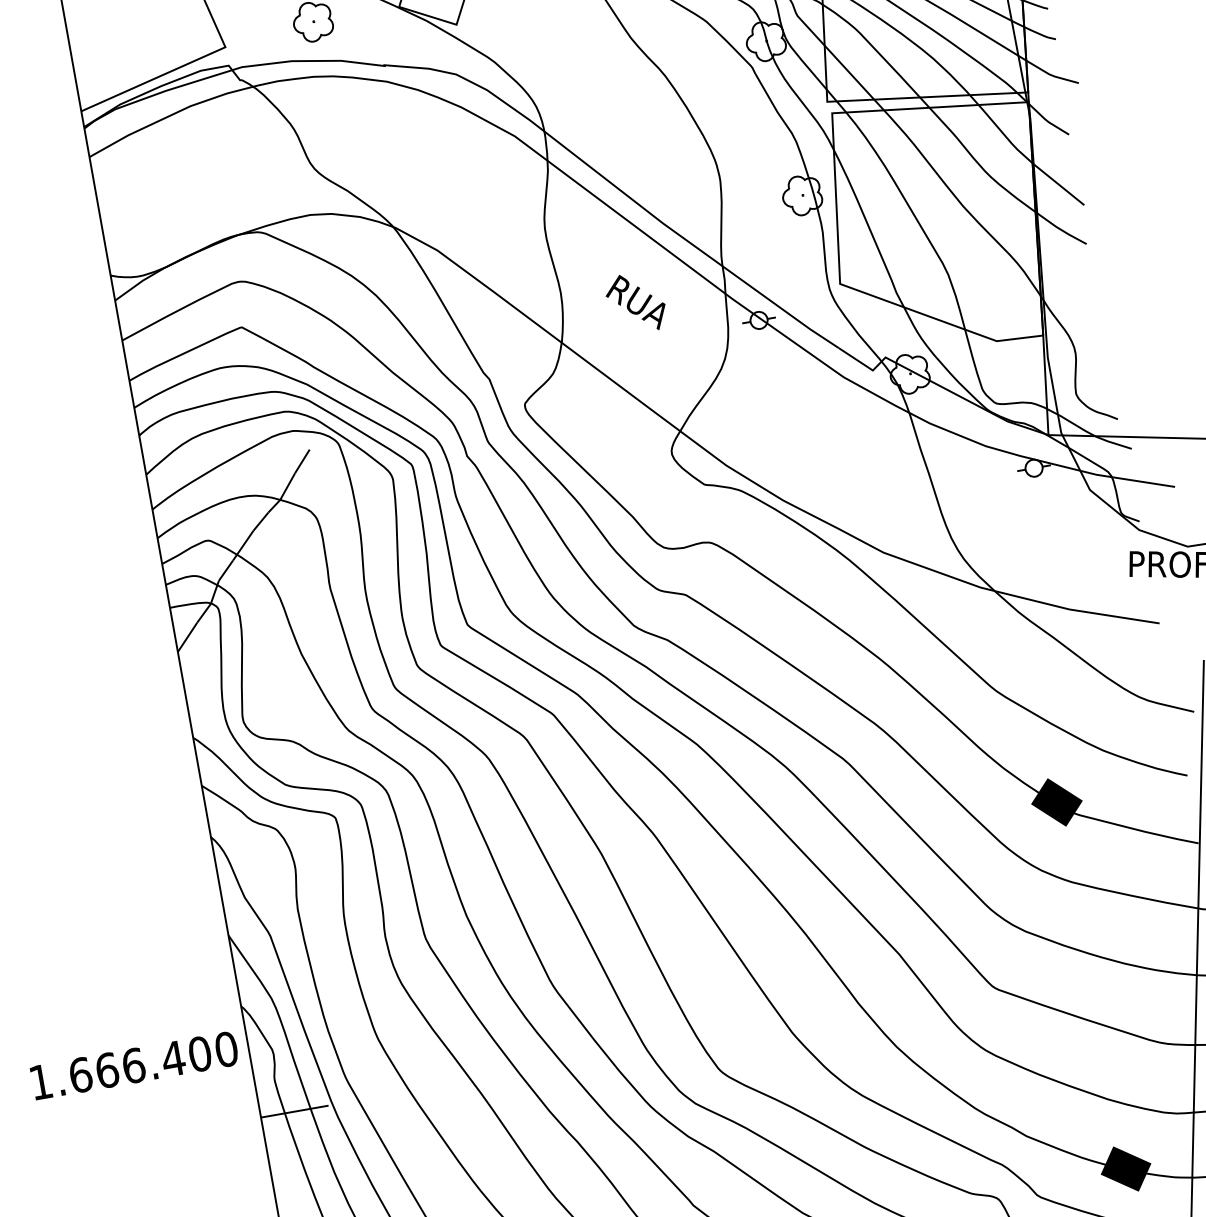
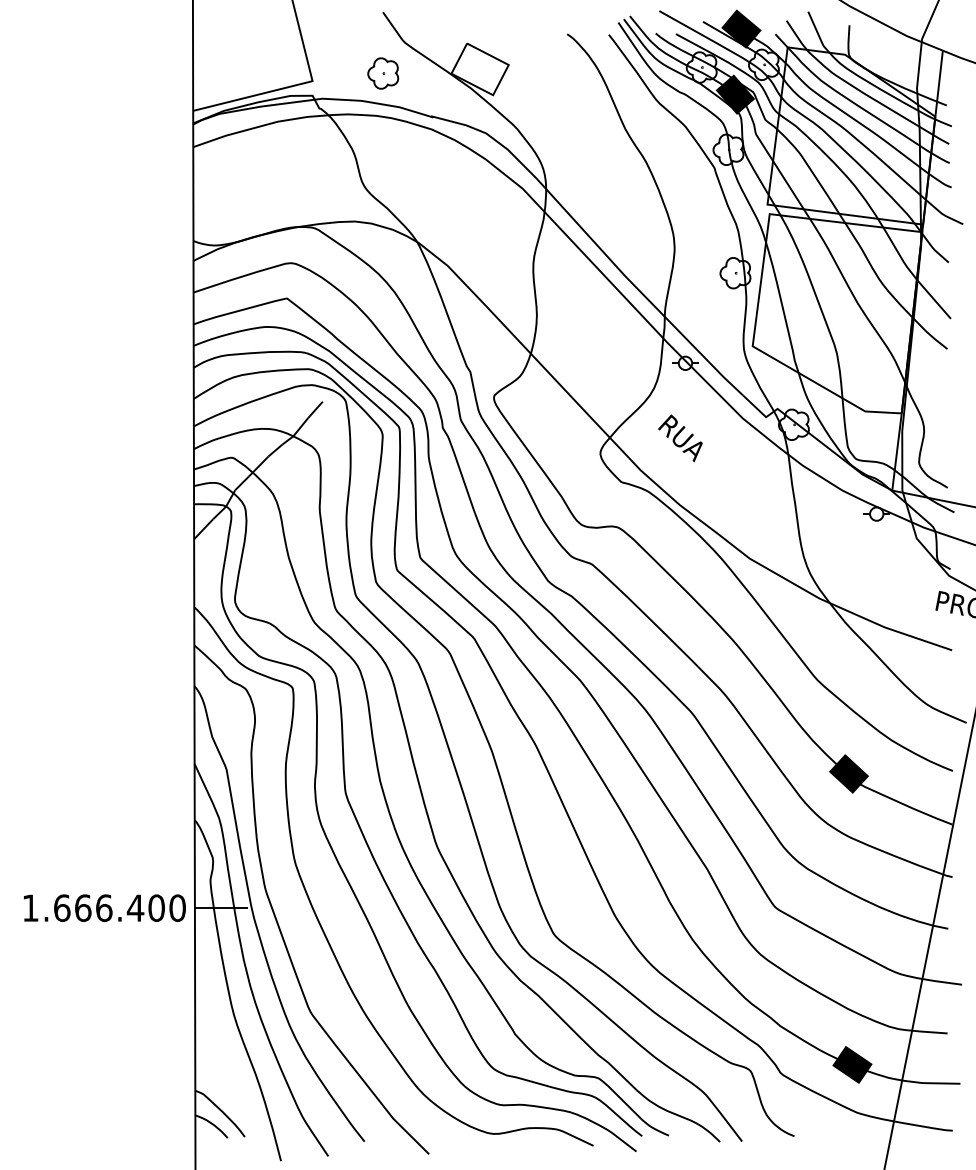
text: (636, 303) -> (680, 438), moved
text: (134, 1064) -> (104, 907), moved

